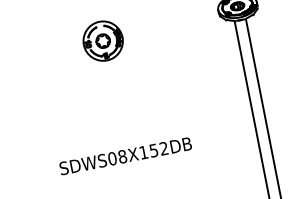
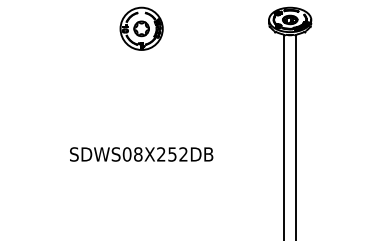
text: (143, 152) -> (161, 154), SDWS08X152DB -> SDWS08X252DB

